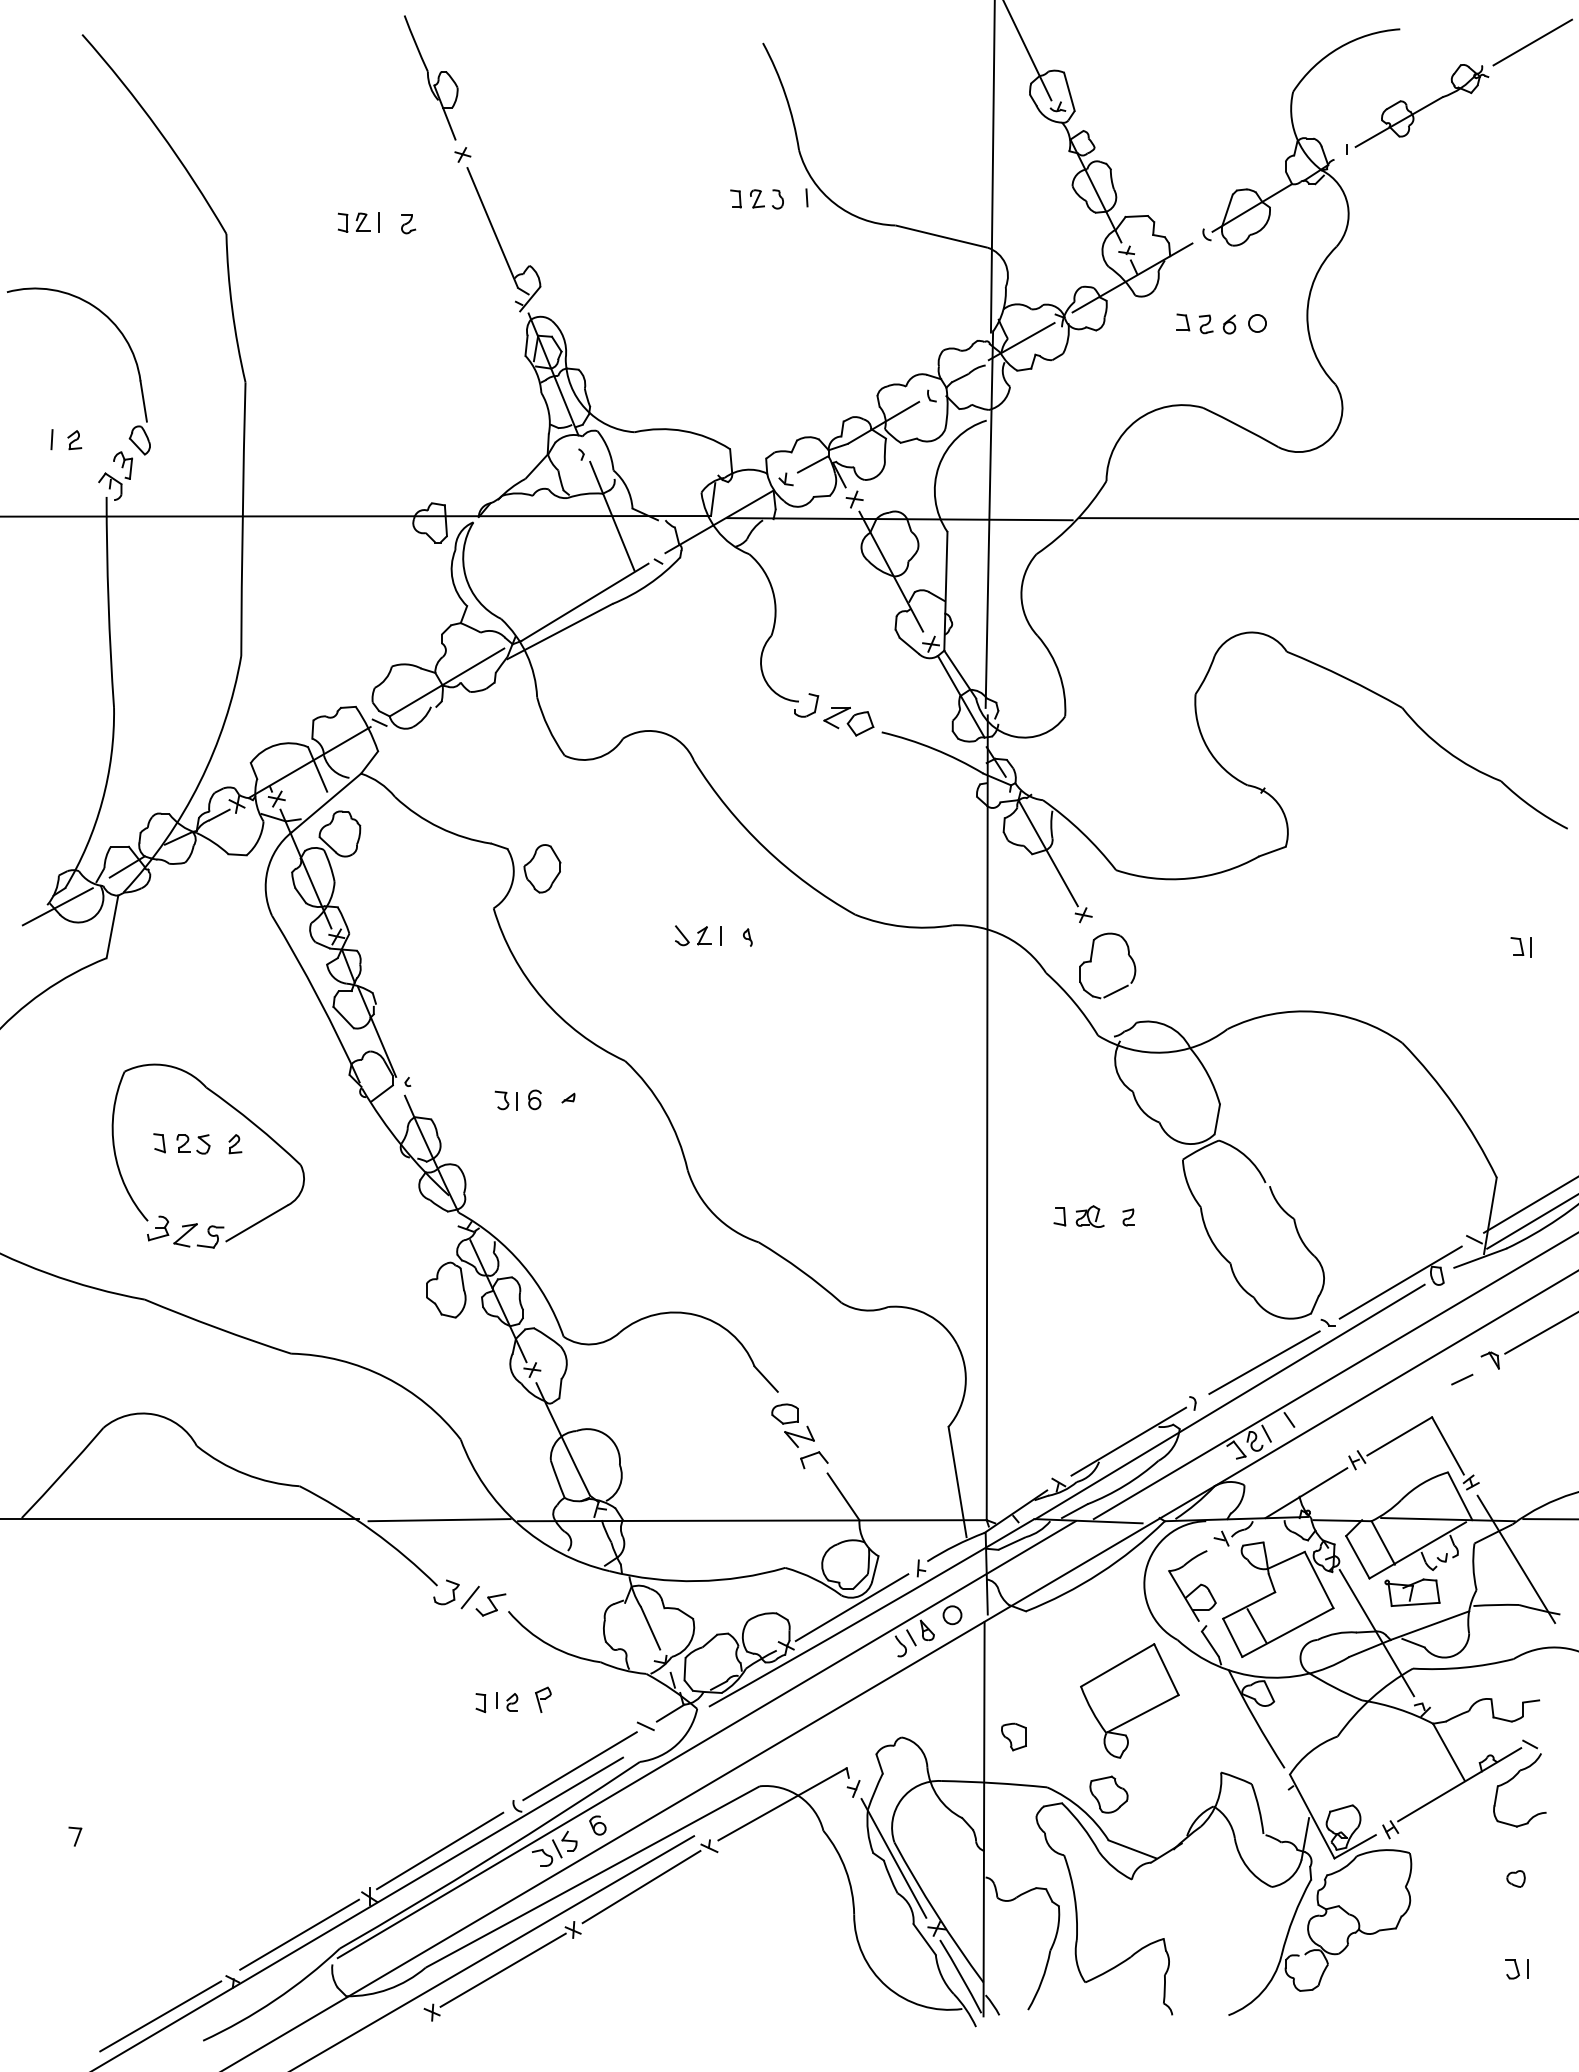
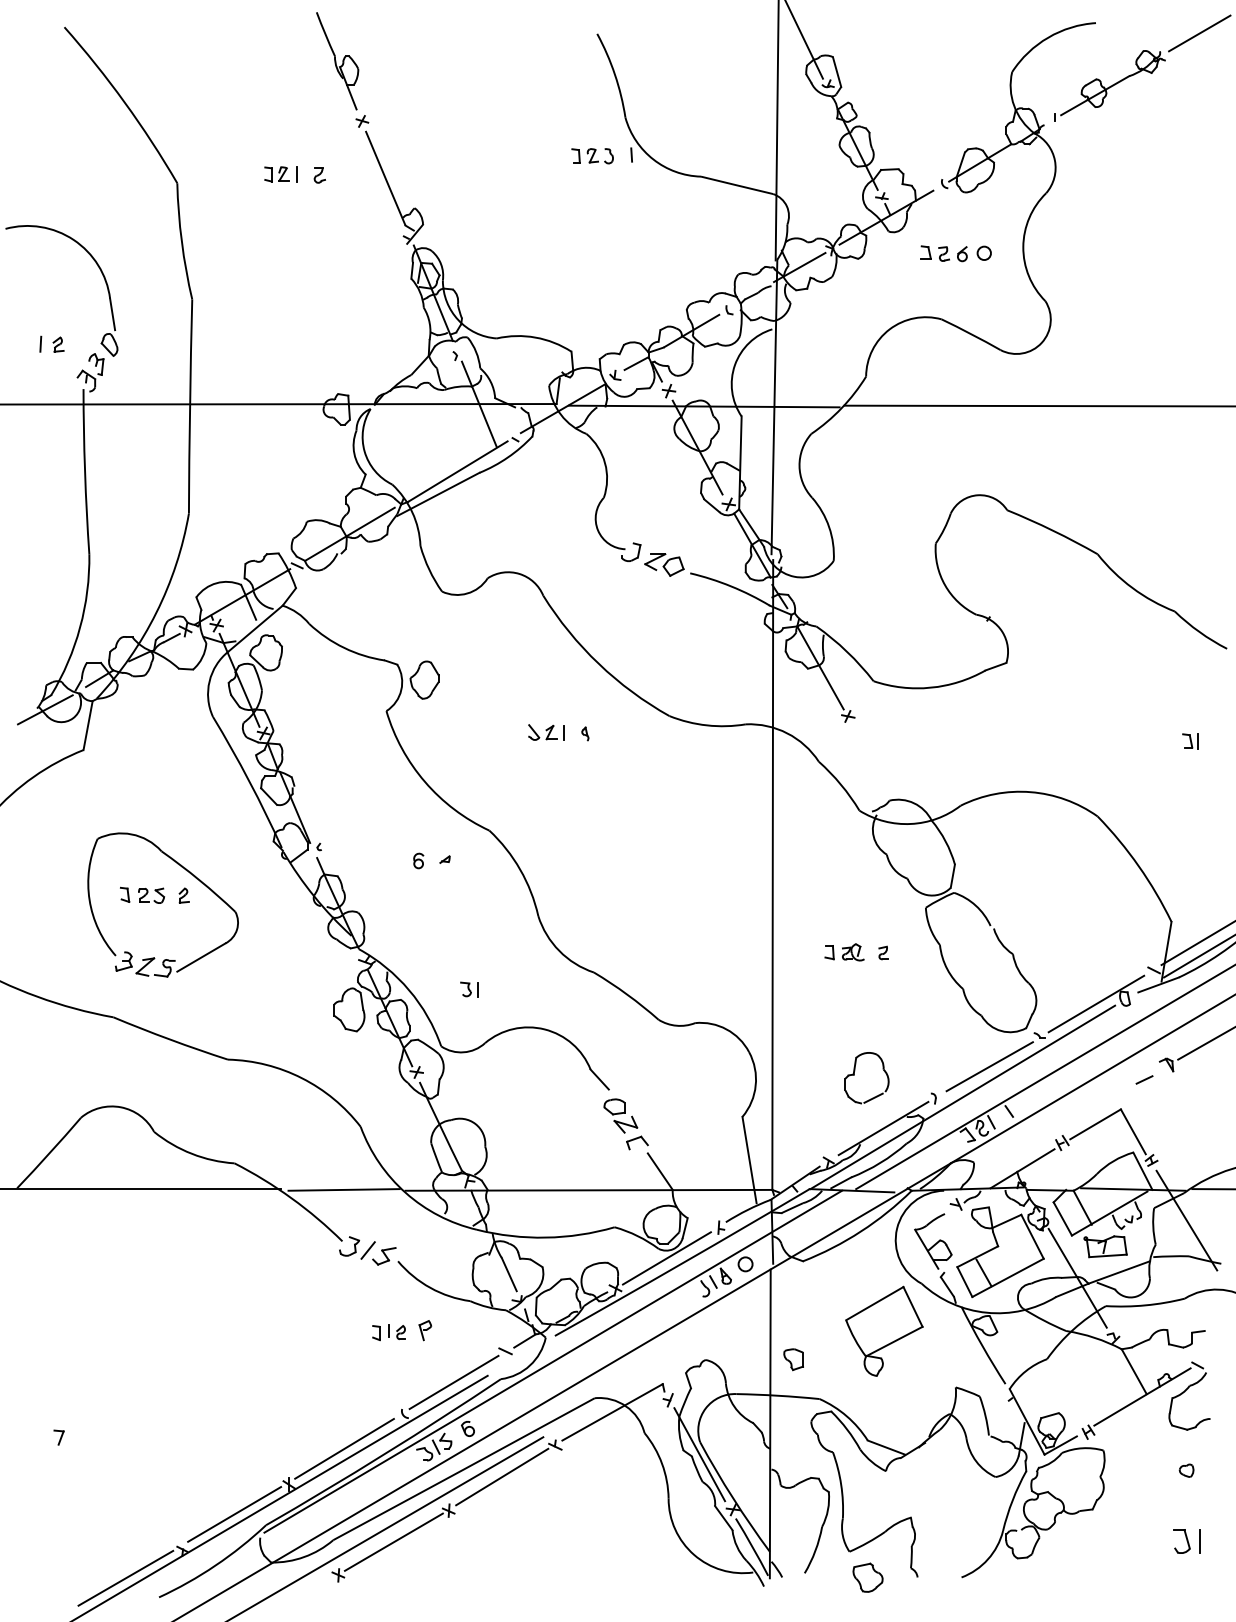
part: (1091, 962) -> (854, 1075), moved
part: (506, 1100) -> (469, 989), moved
part: (1108, 1794) -> (867, 1577), moved
part: (1517, 1969) -> (1187, 1541), size x1.6

